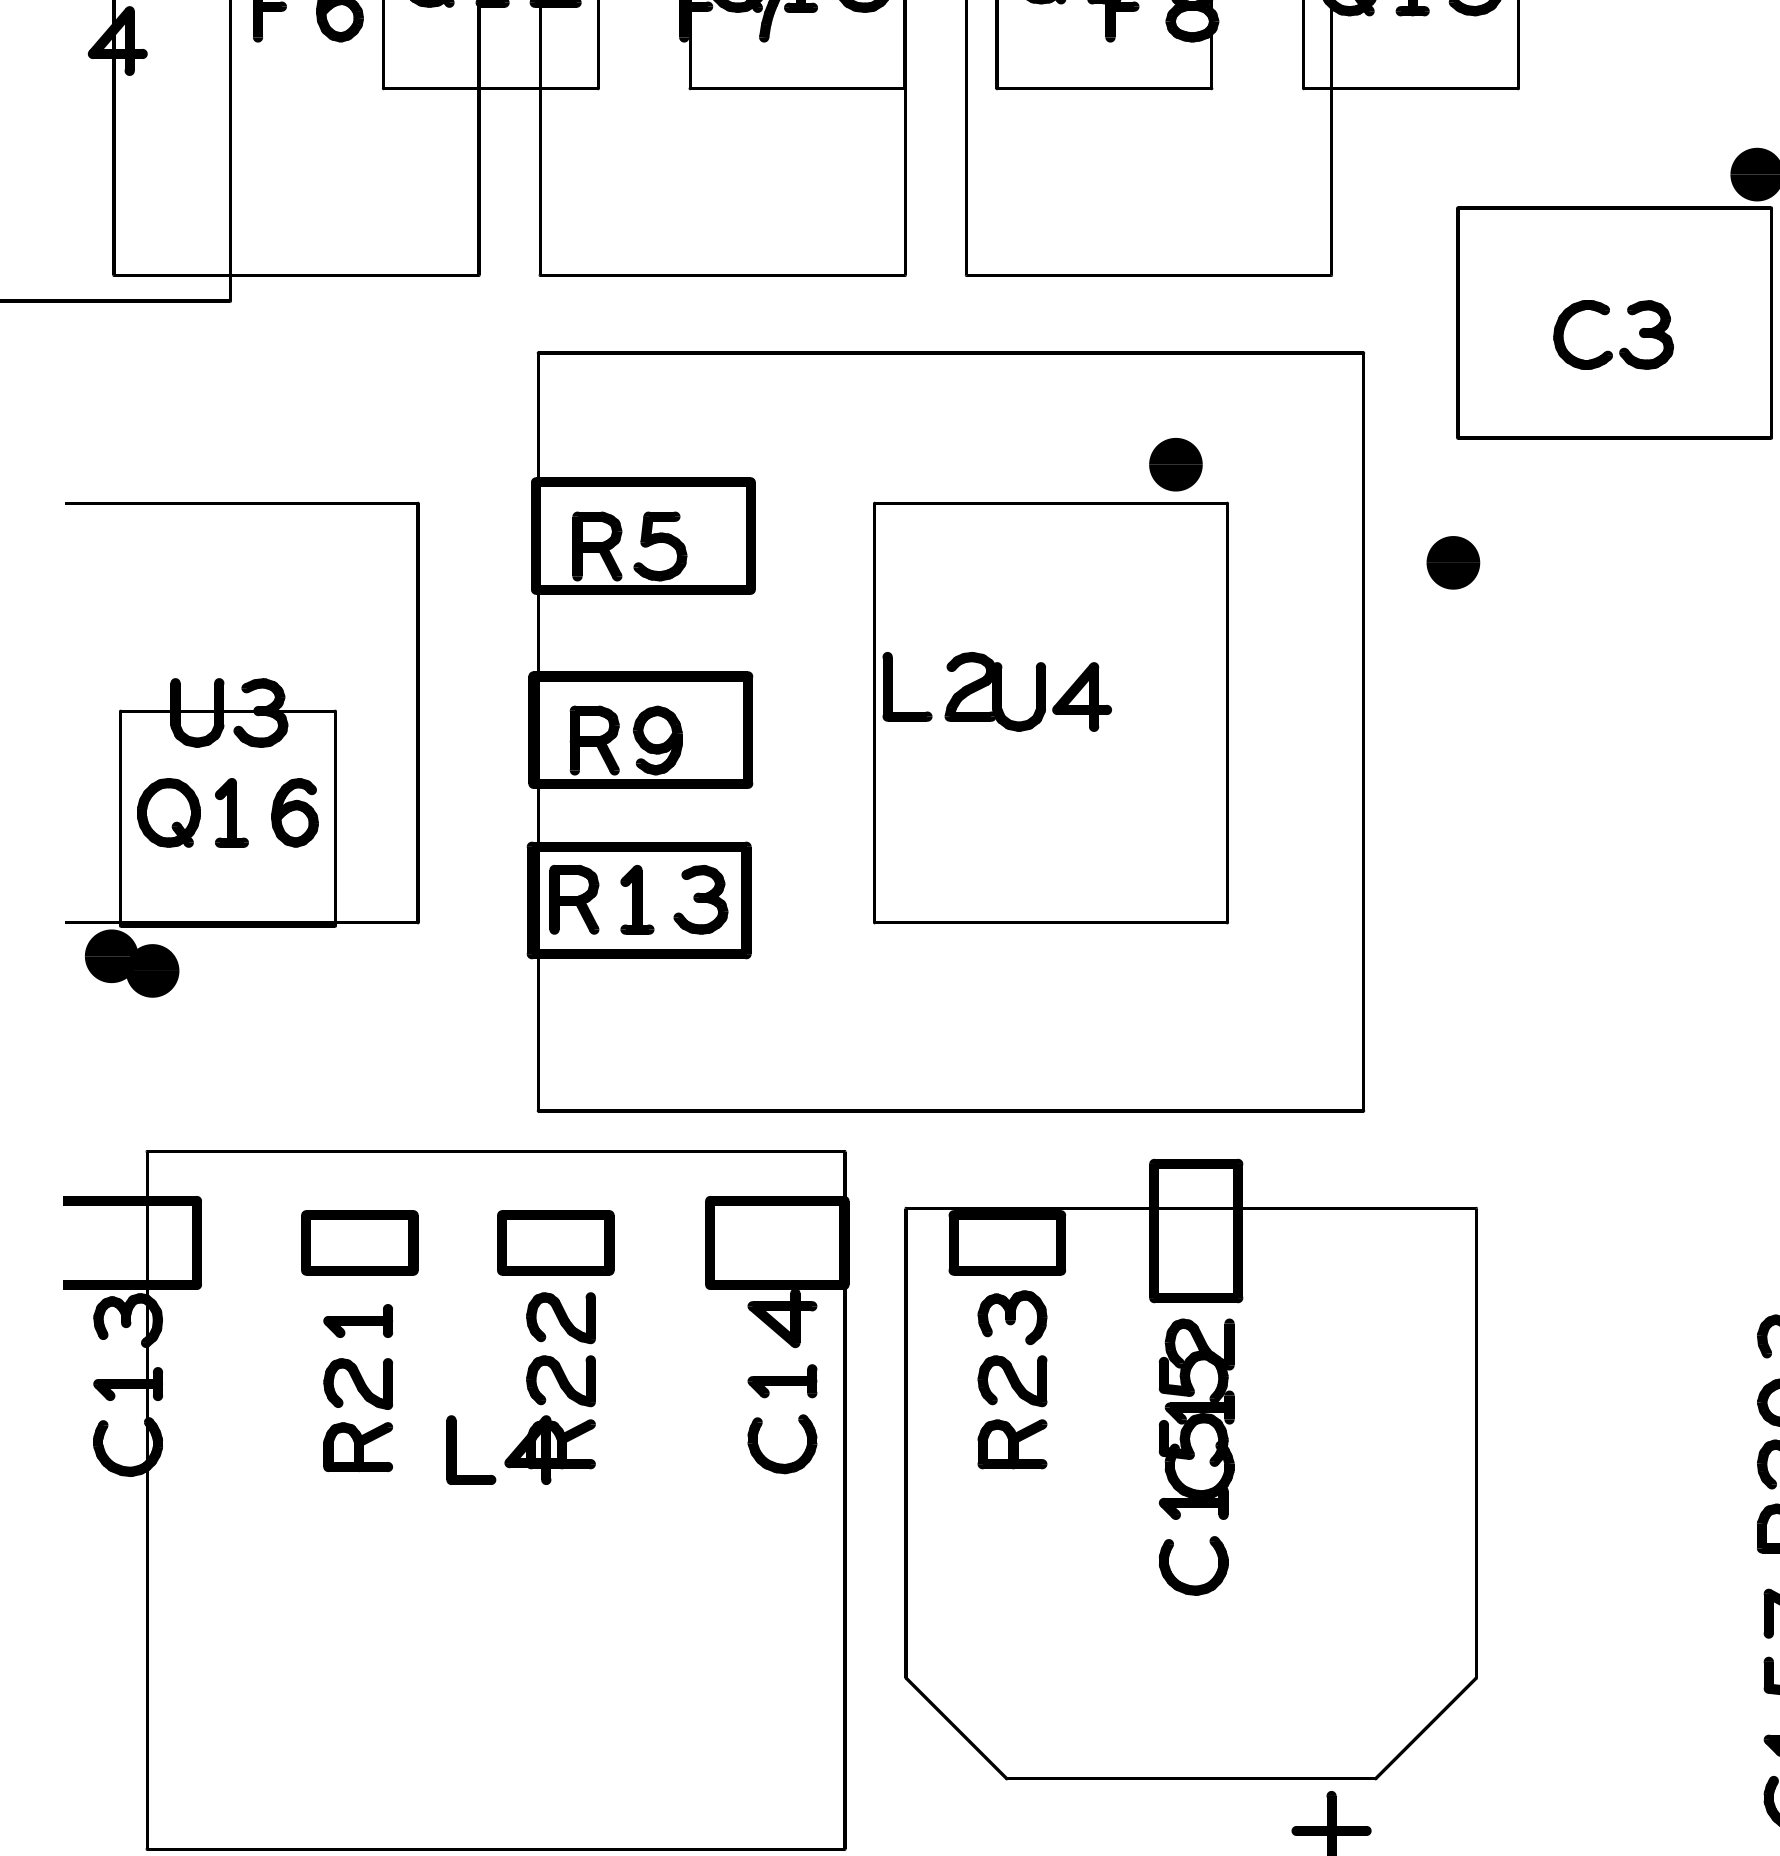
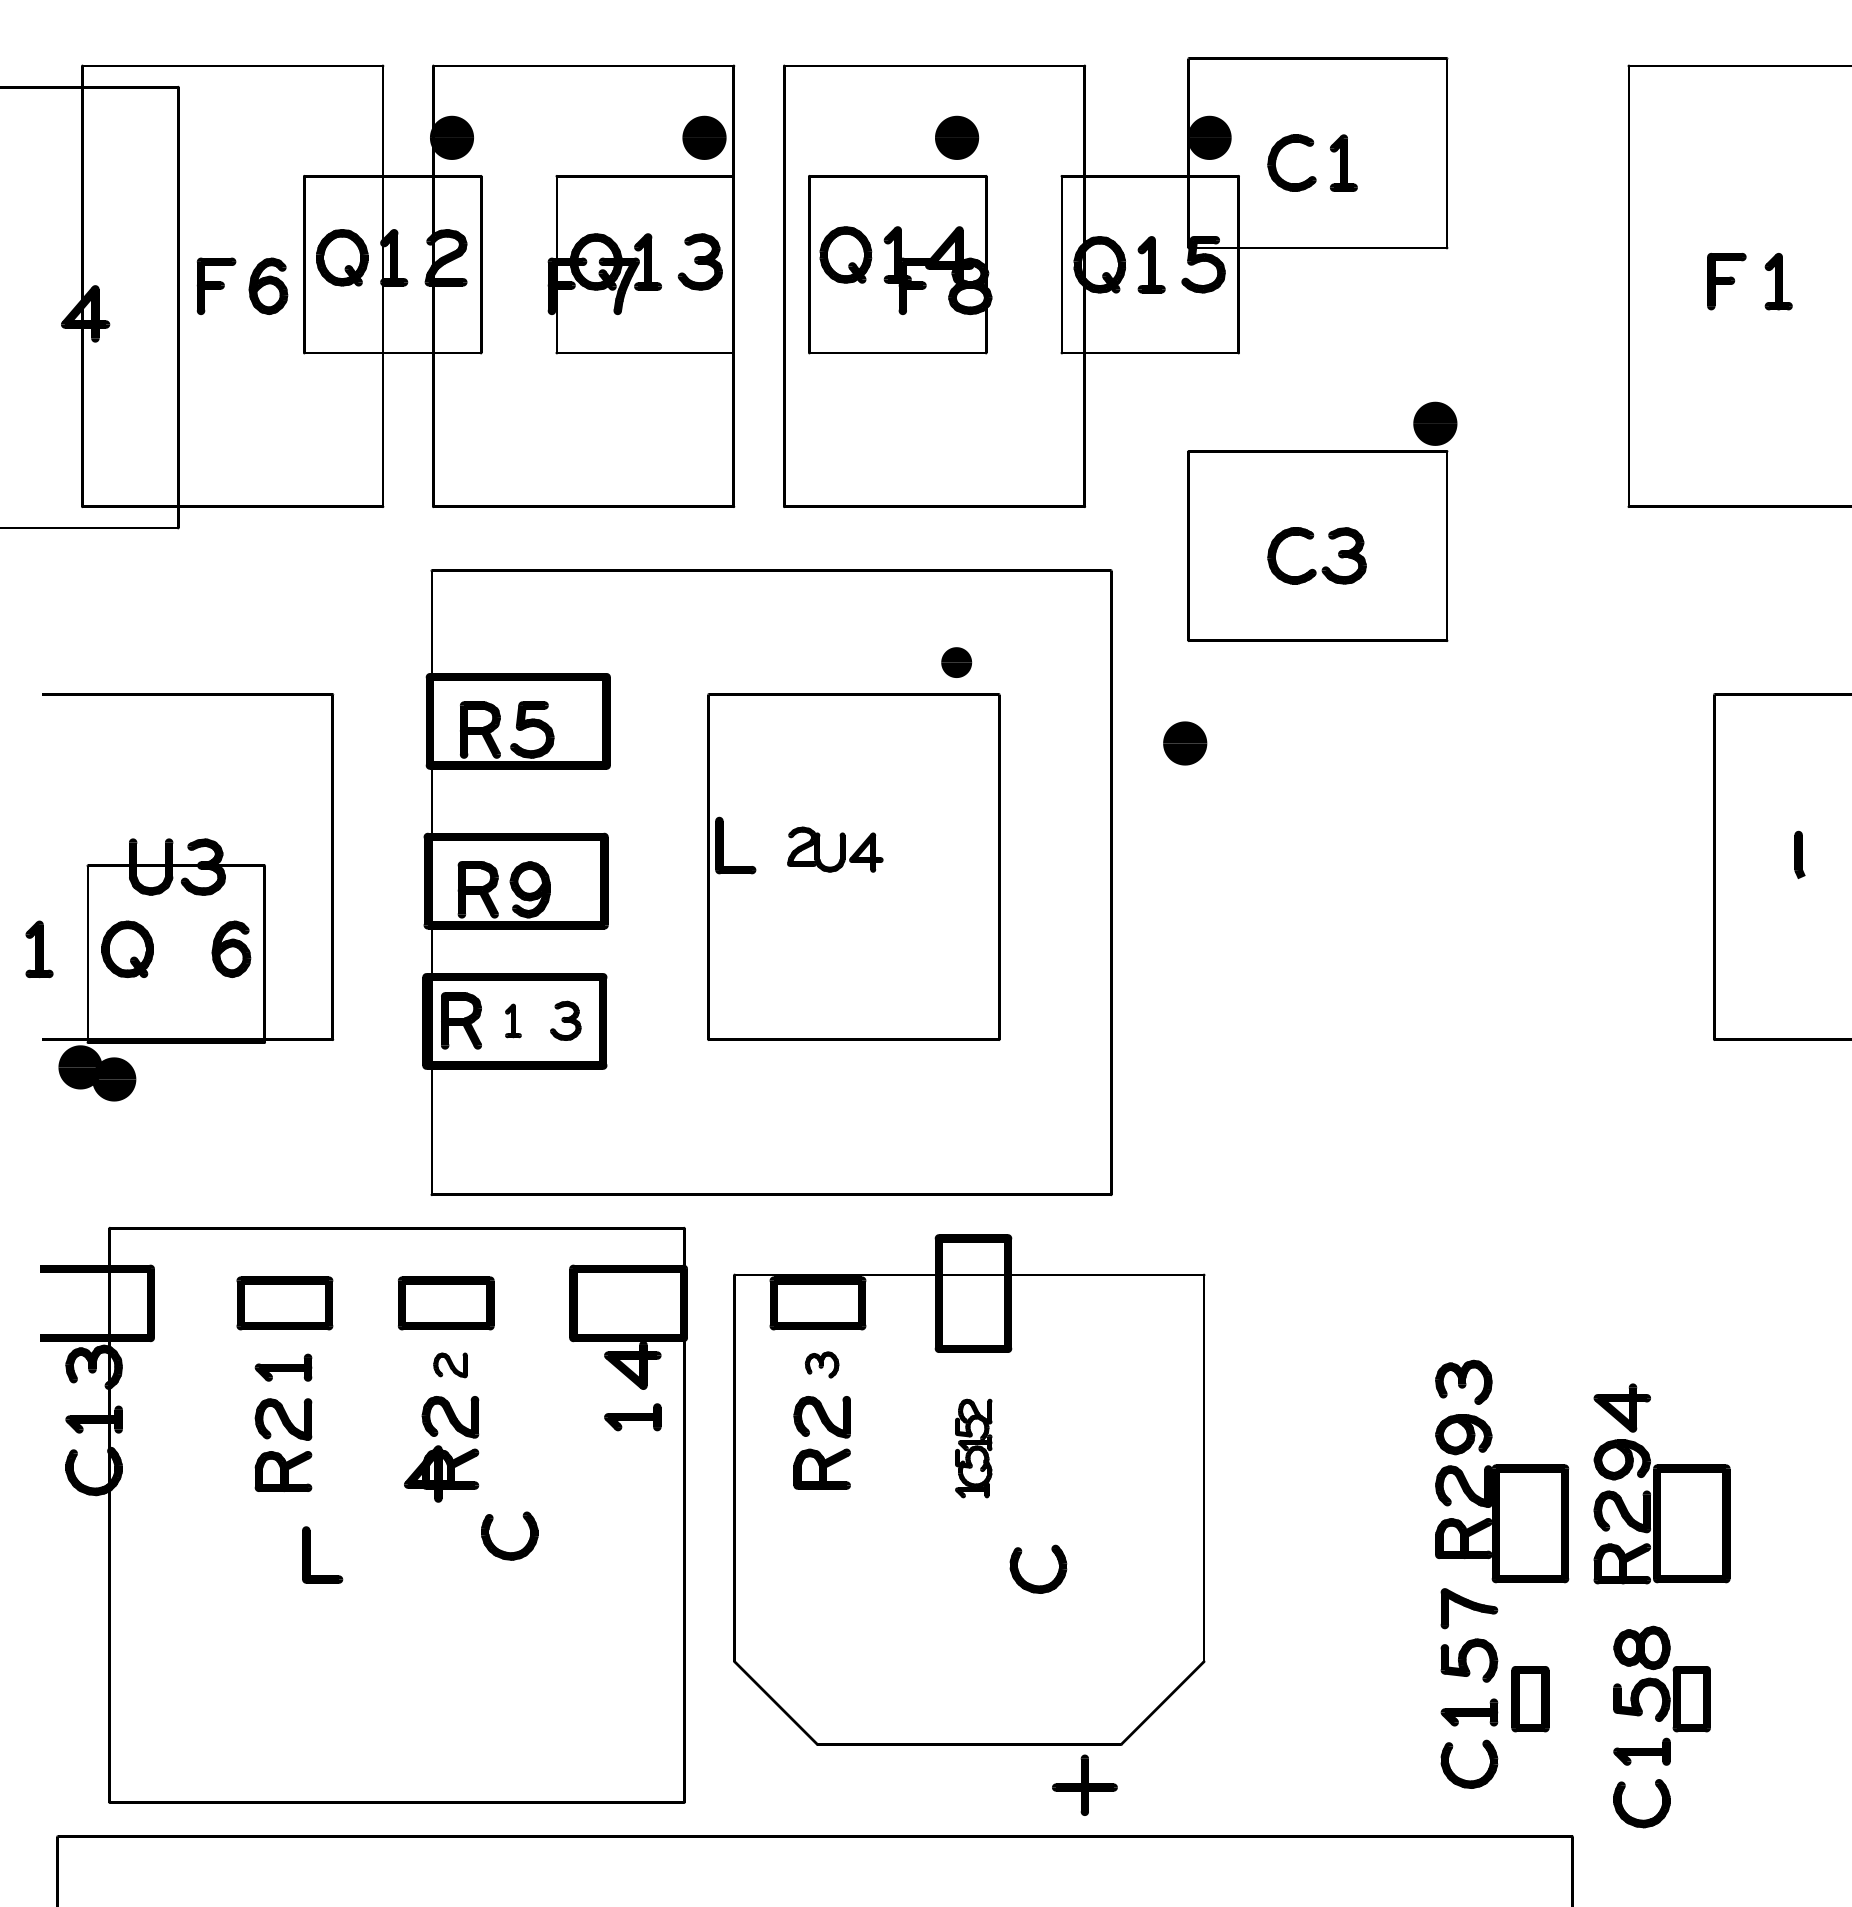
part: (1175, 464) -> (956, 662), size x0.7
part: (1028, 691) -> (835, 849), size x0.7
part: (231, 811) -> (39, 948), moved
part: (637, 899) -> (513, 1020), size x0.6
part: (700, 899) -> (565, 1020), size x0.7
part: (1011, 1317) -> (821, 1364), size x0.6
part: (561, 1318) -> (450, 1365), size x0.6
part: (1196, 1419) -> (973, 1448), size x0.6
part: (456, 1449) -> (310, 1554), moved
part: (774, 1461) -> (503, 1550), moved
part: (1188, 1584) -> (1034, 1584), moved

